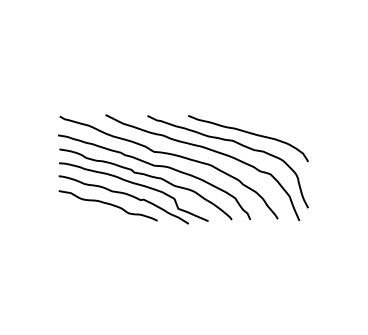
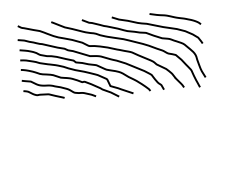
curve: (274, 124) -> (175, 18), added
curve: (86, 211) -> (43, 94), added

